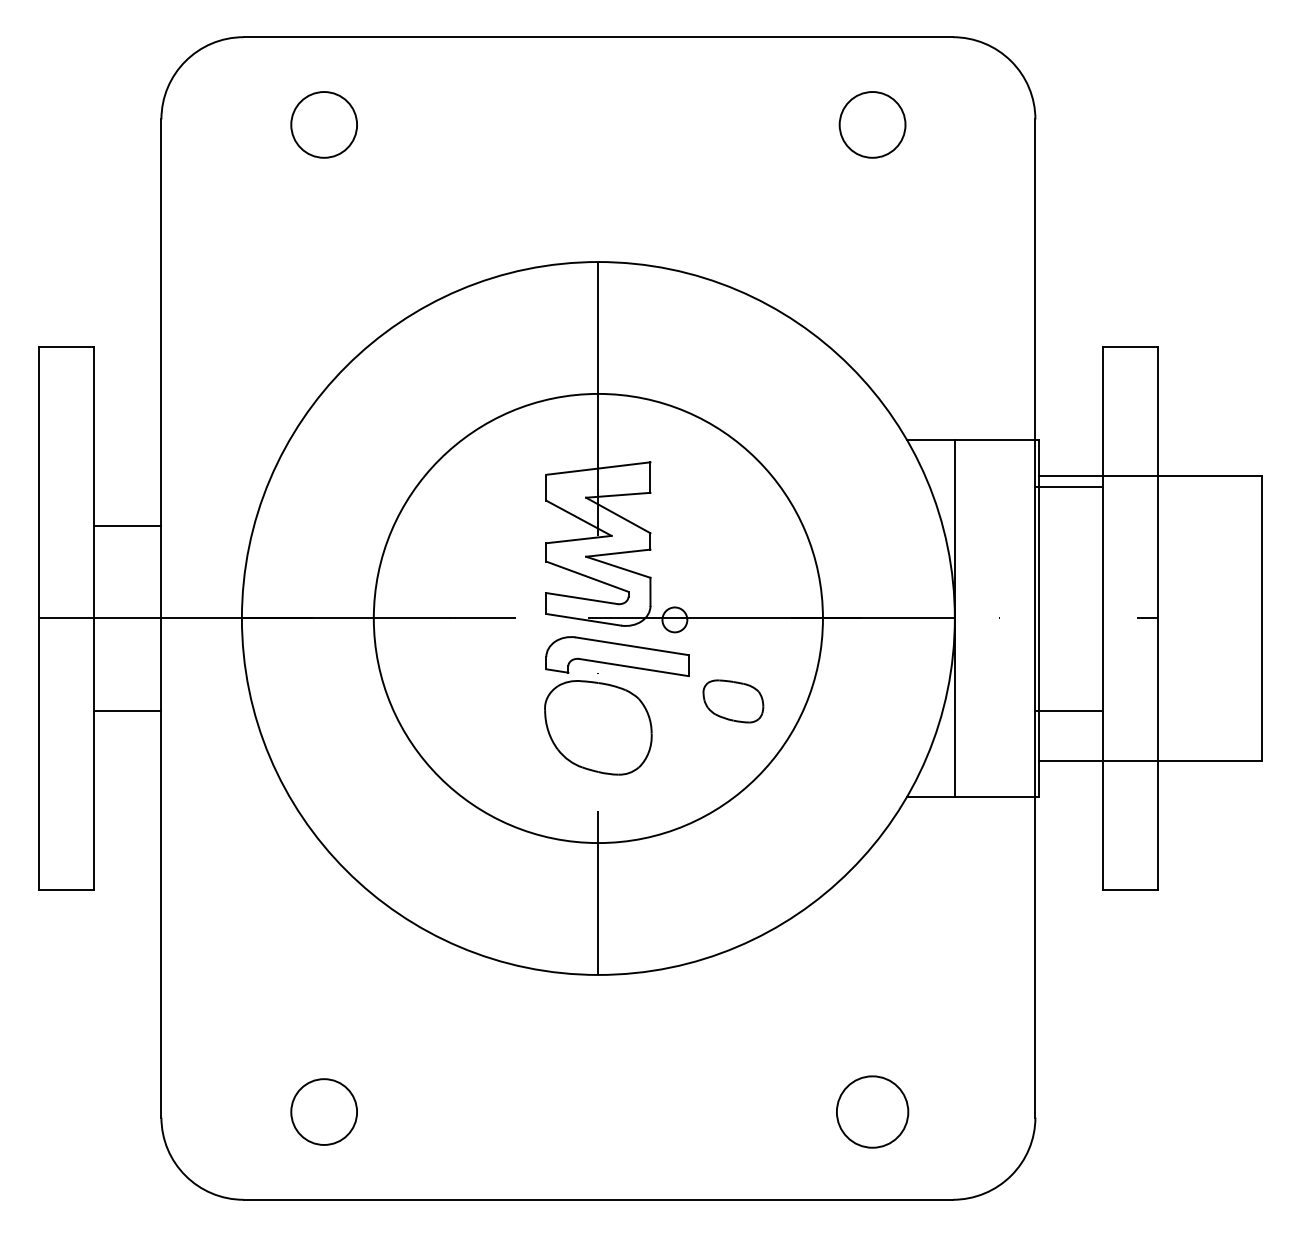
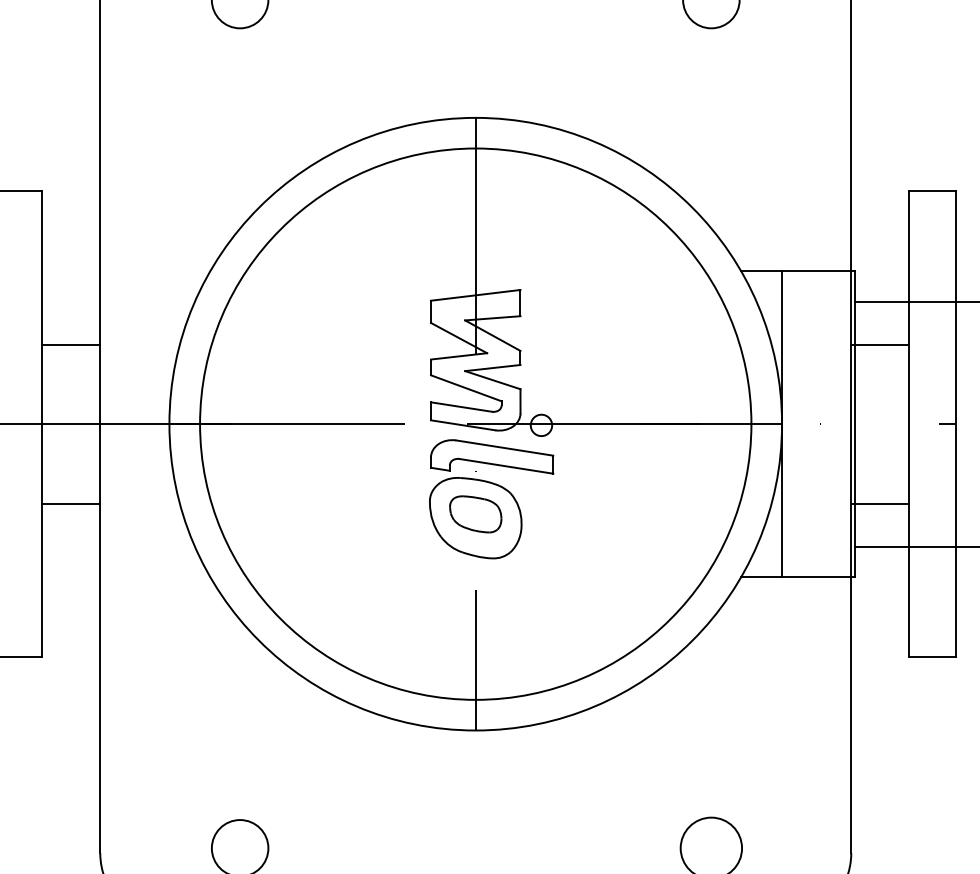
line: (1068, 487) -> (879, 345), moved
circle: (598, 618) -> (475, 424), size x1.43
part: (733, 701) -> (475, 514), moved

